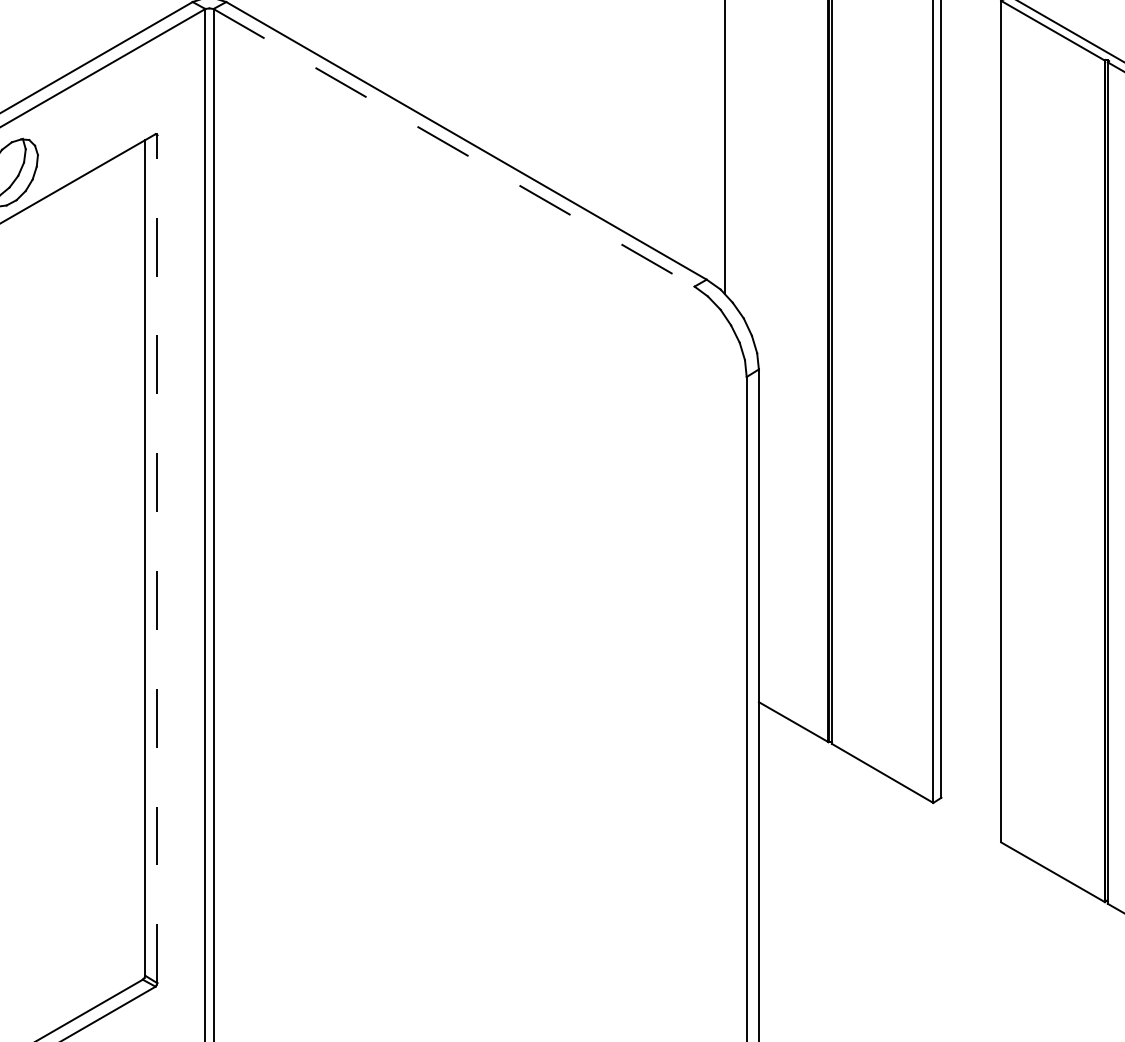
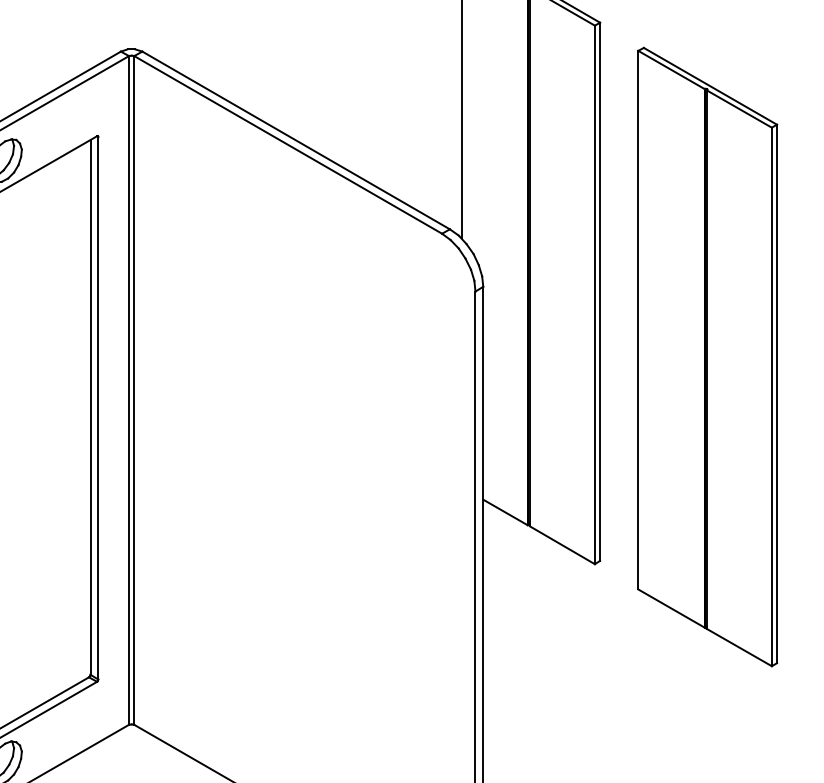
line: (454, 147) -> (288, 144), dashed -> solid
line: (157, 558) -> (98, 407), dashed -> solid

